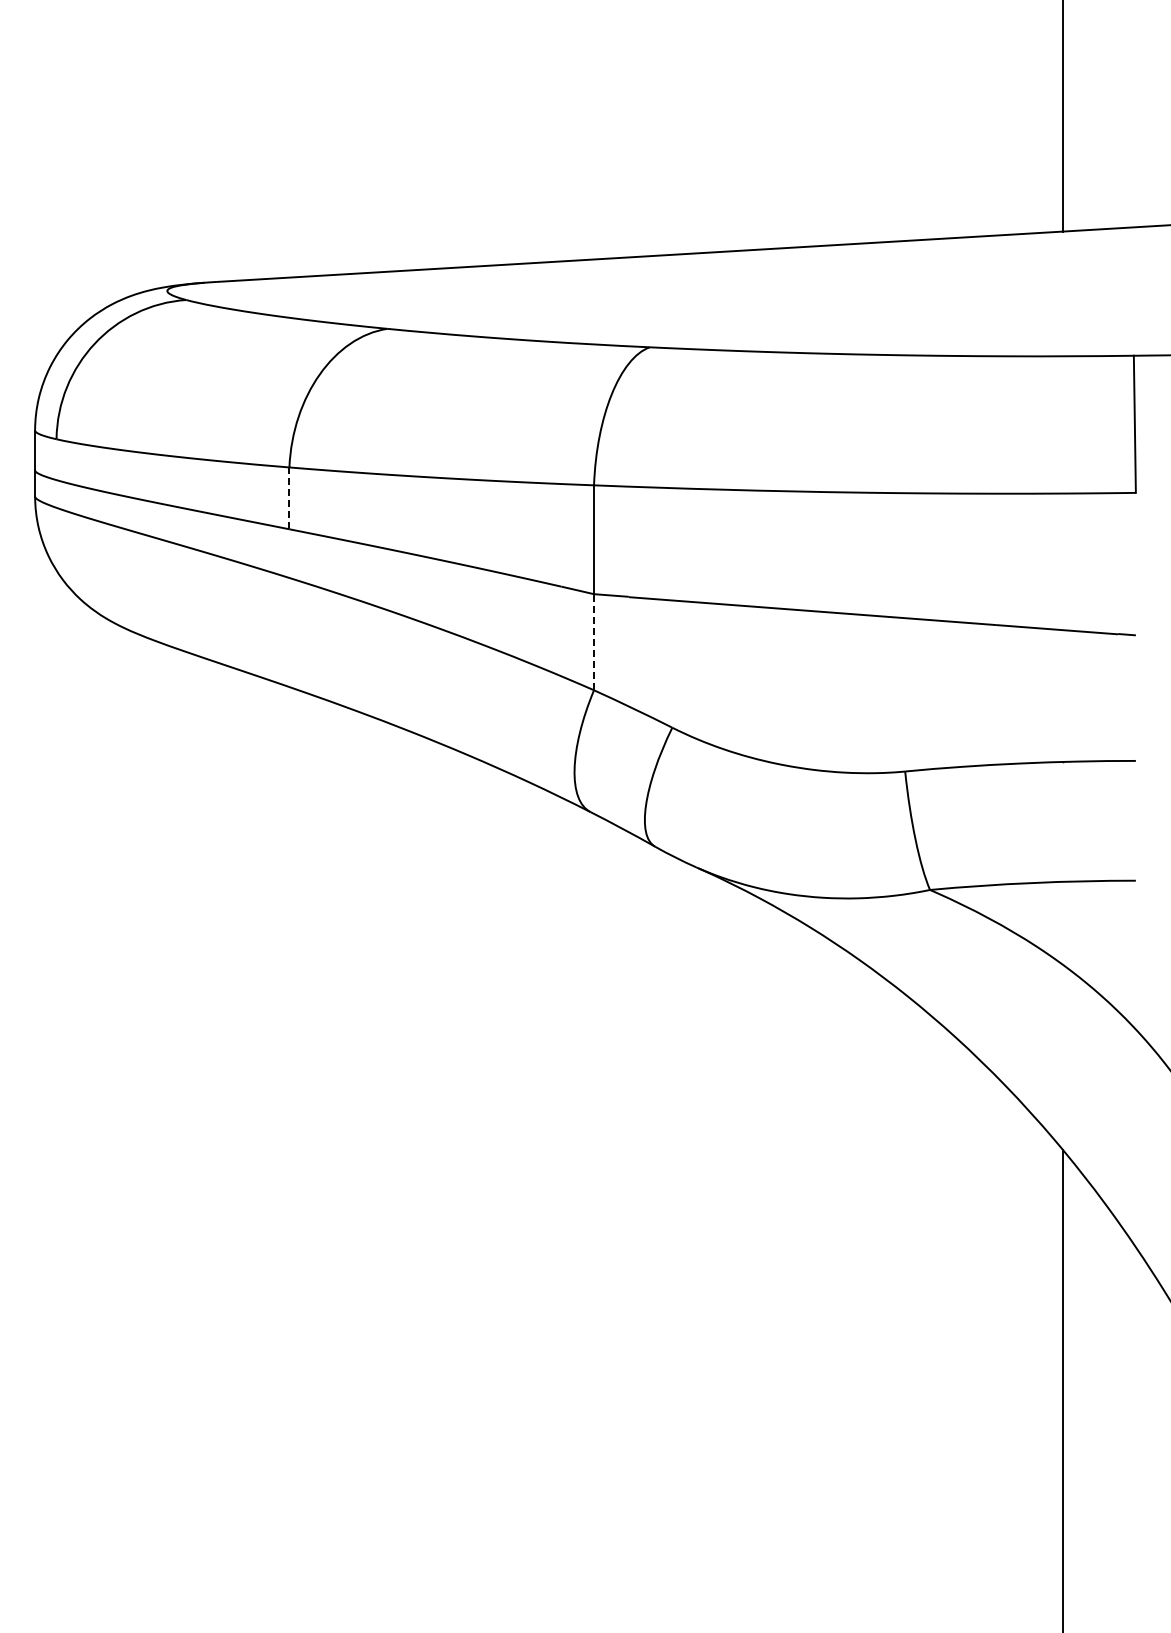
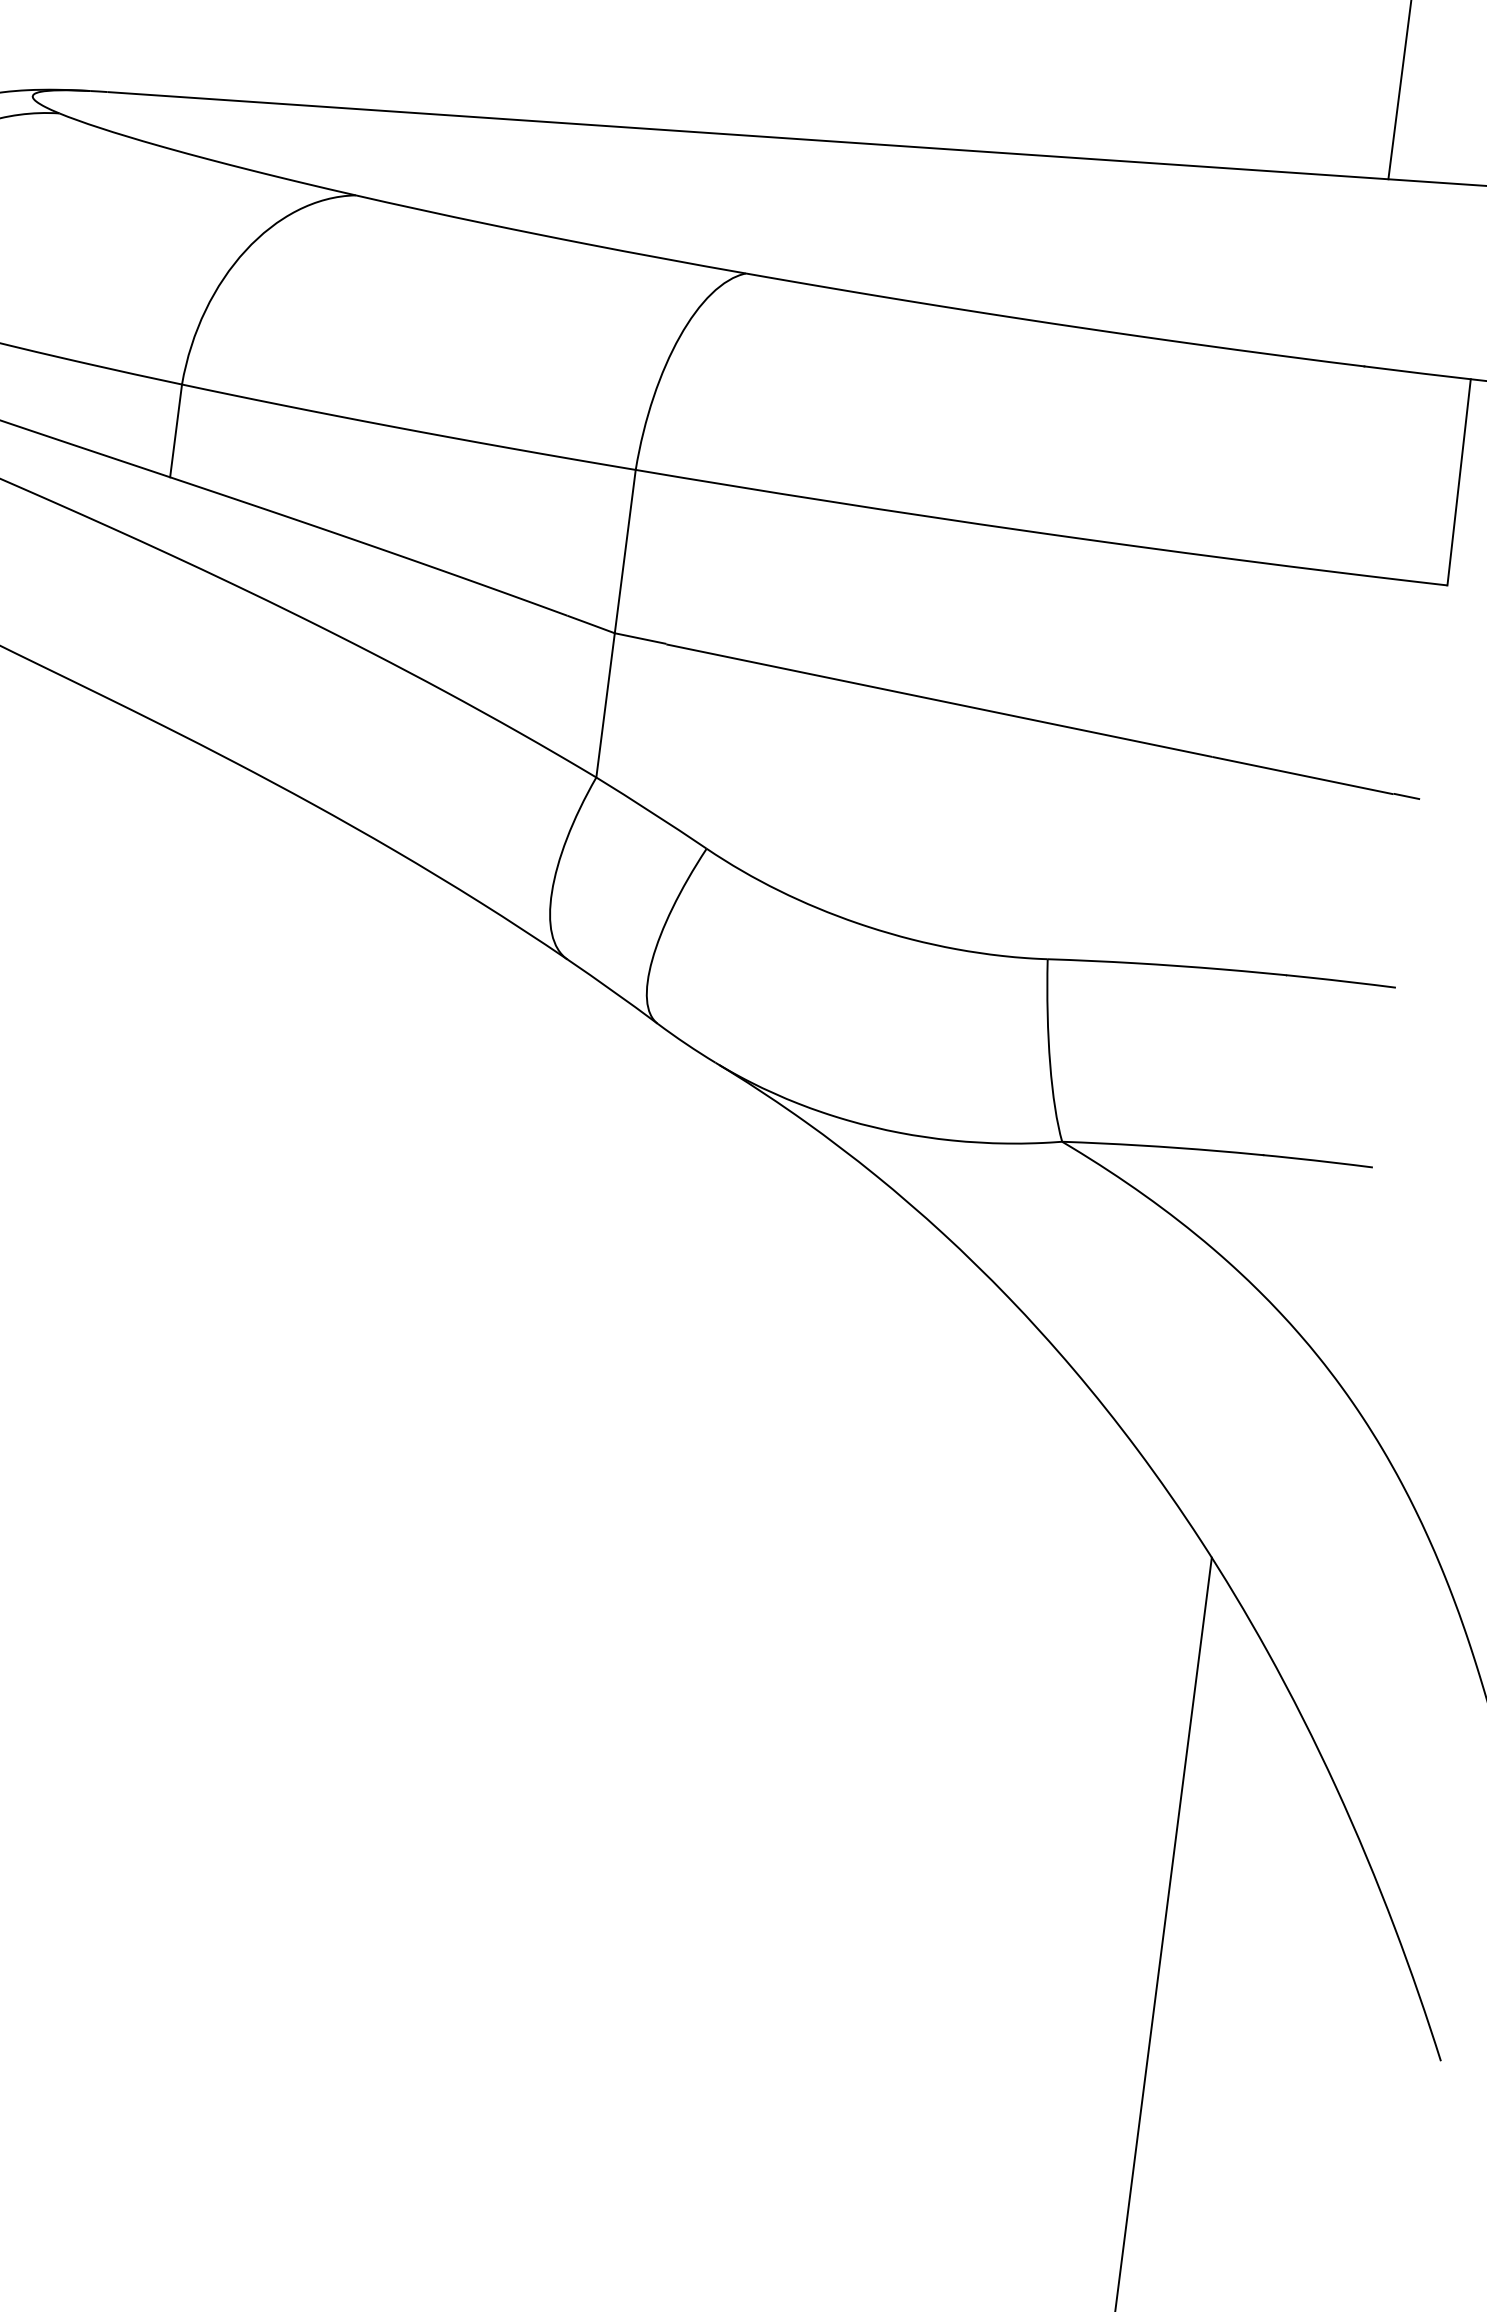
line: (289, 498) -> (176, 431), dashed -> solid
line: (594, 641) -> (606, 704), dashed -> solid

